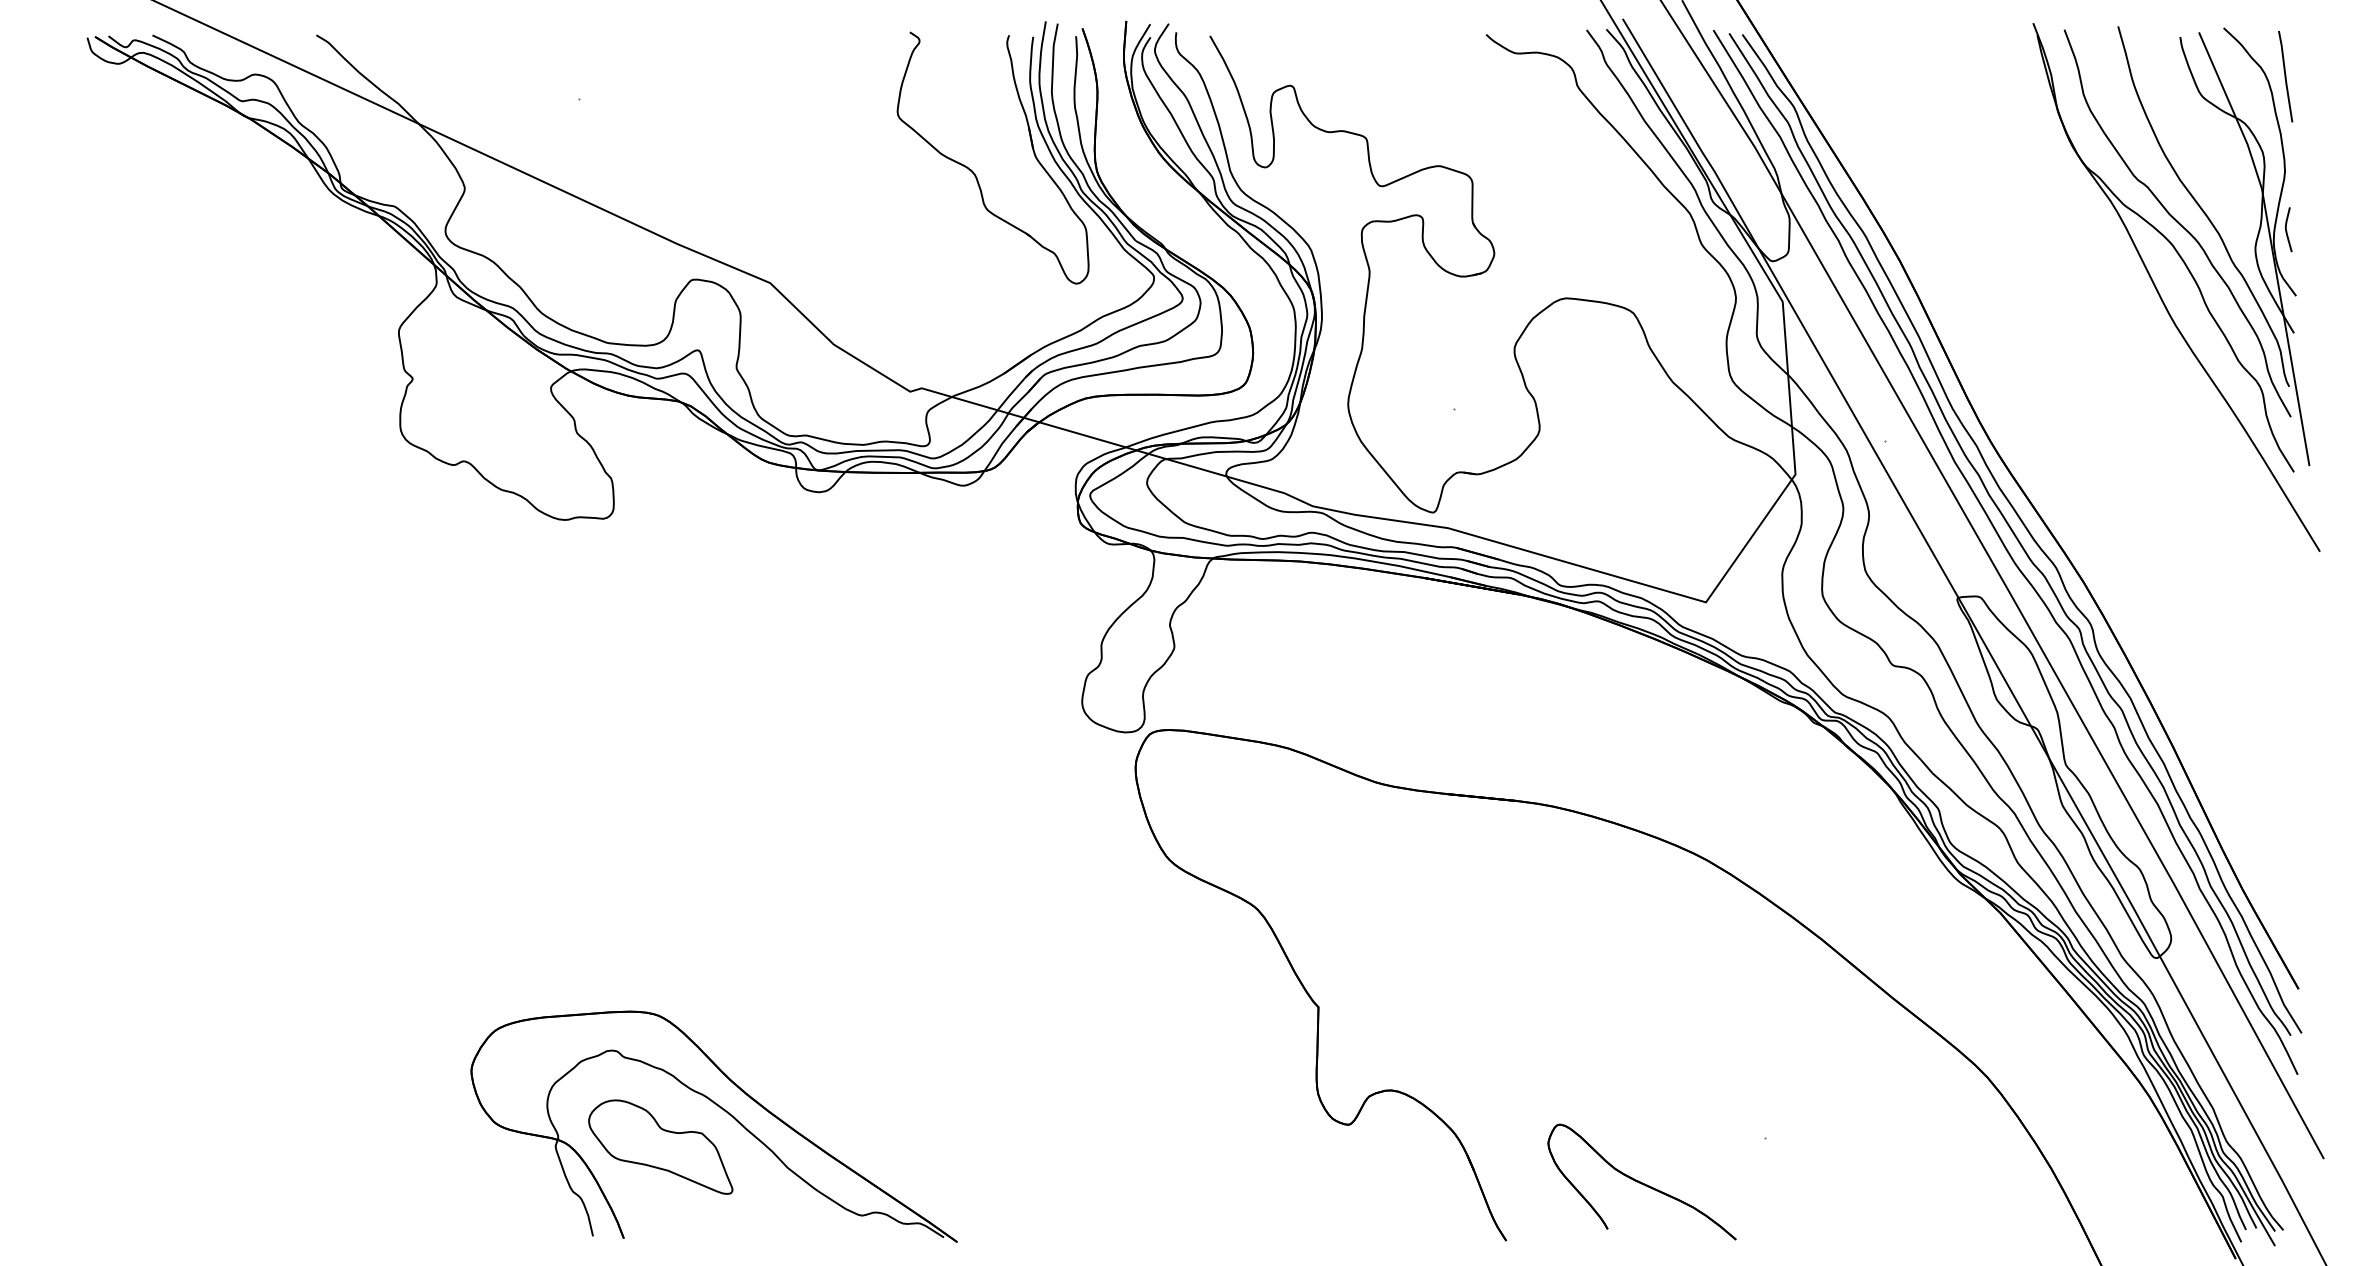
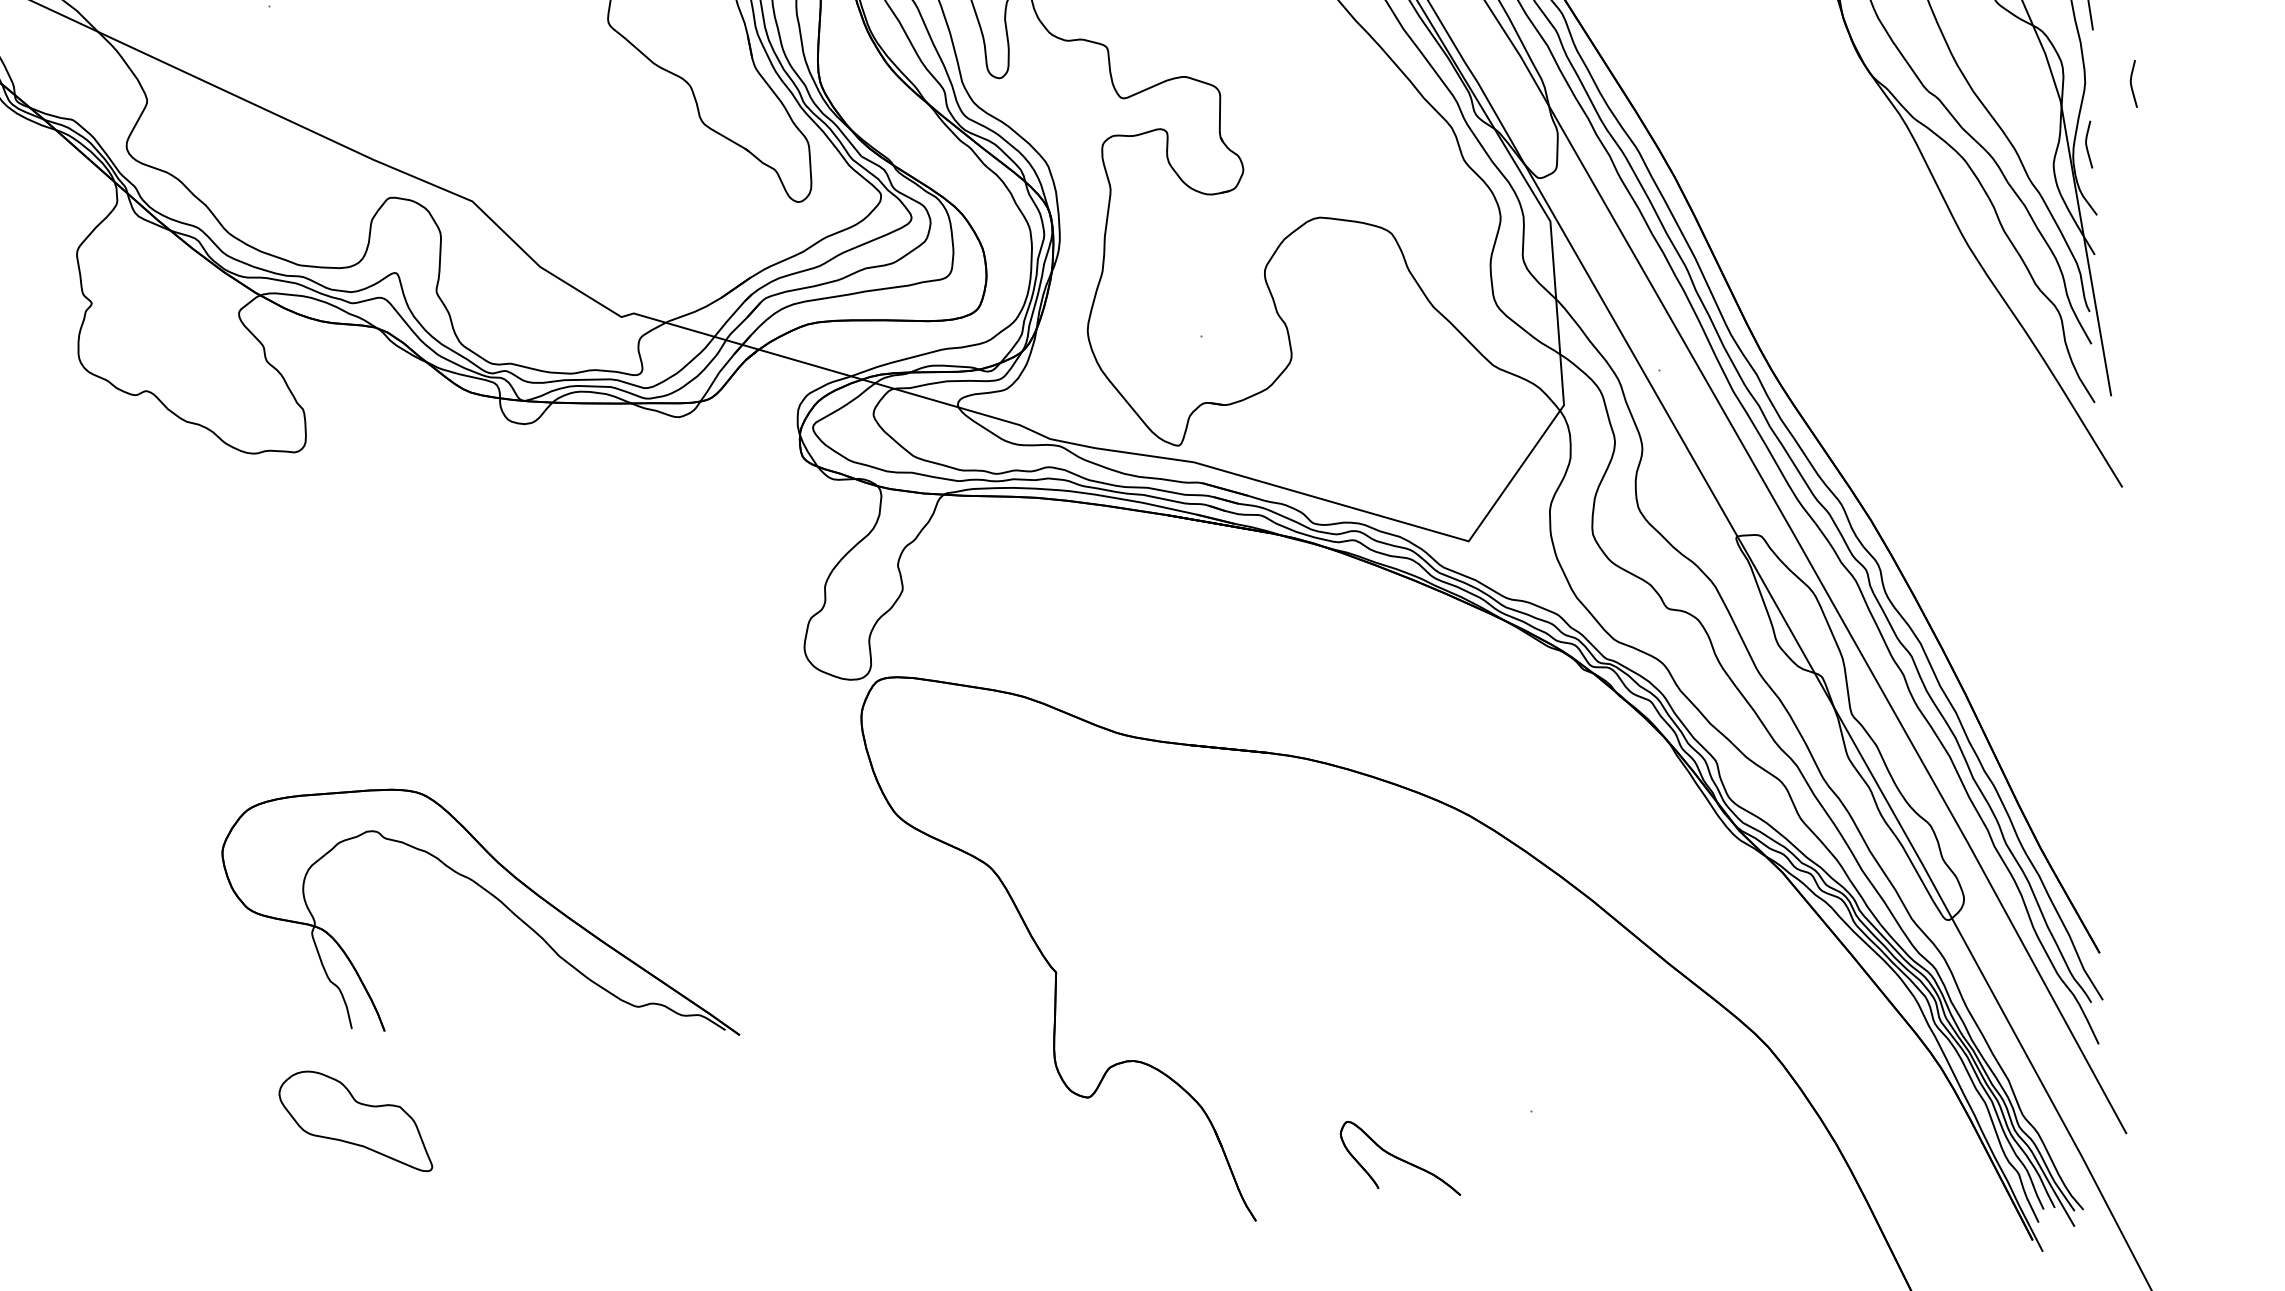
curve: (2328, 172) -> (2131, 83), added
part: (724, 1111) -> (491, 896), moved
part: (1641, 1181) -> (1400, 1157), size x0.6

